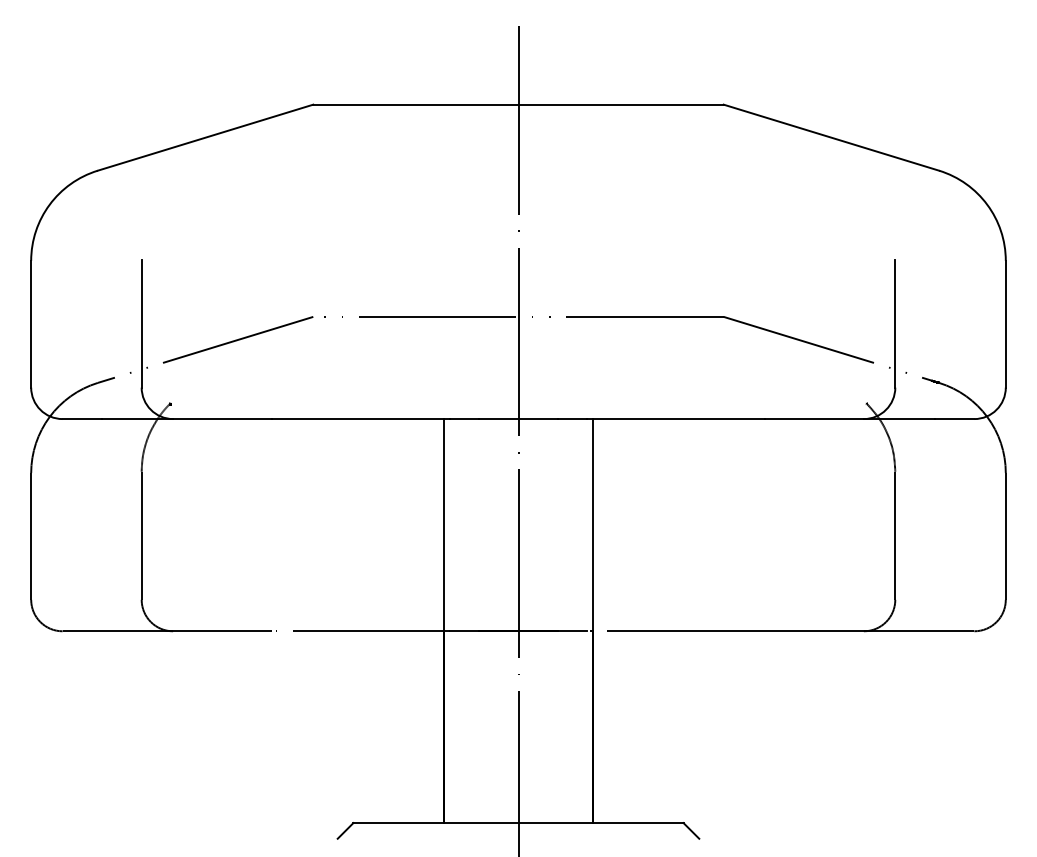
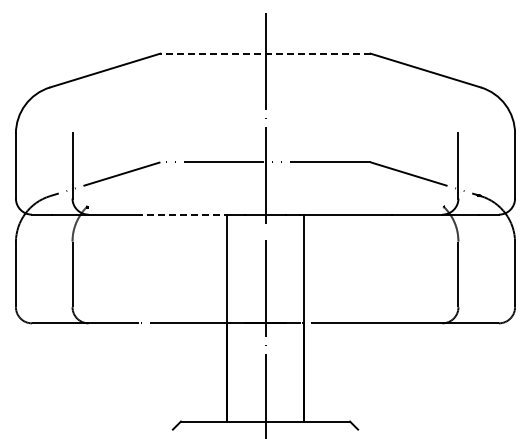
line: (518, 104) -> (265, 53), solid -> dashed
line: (362, 418) -> (185, 214), solid -> dashed

